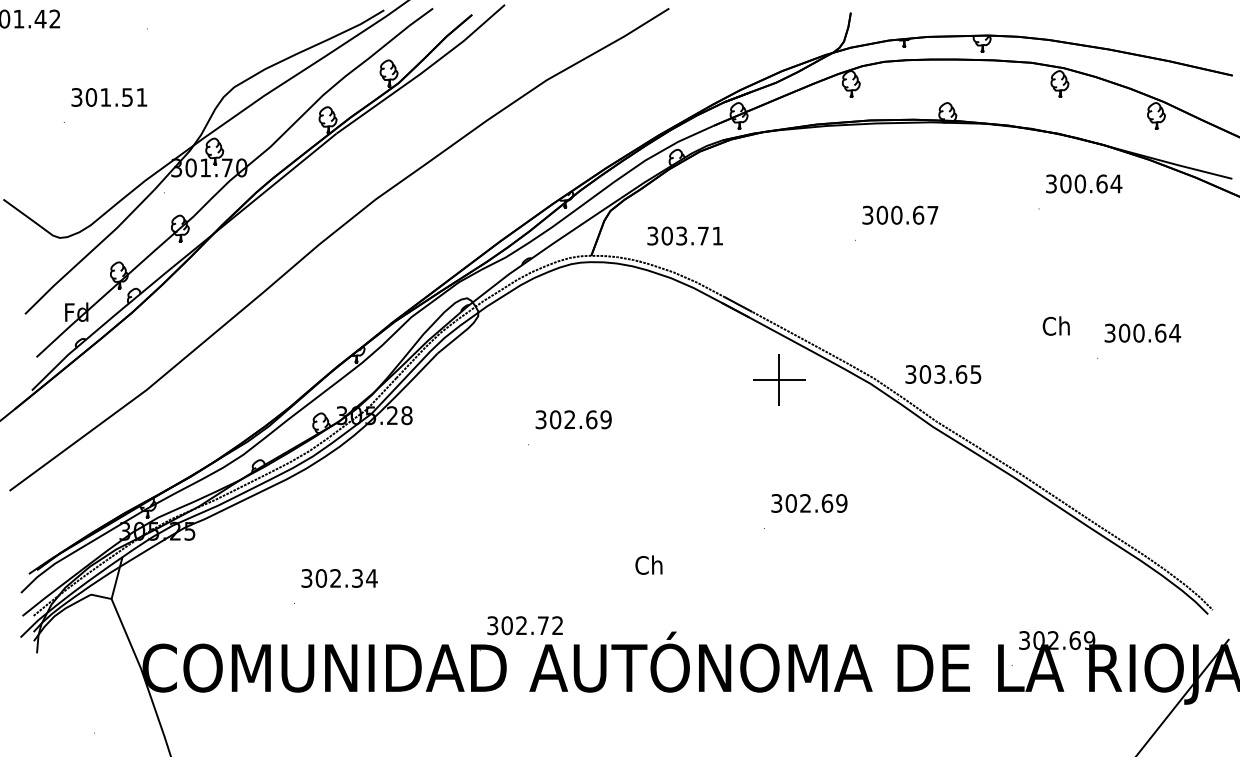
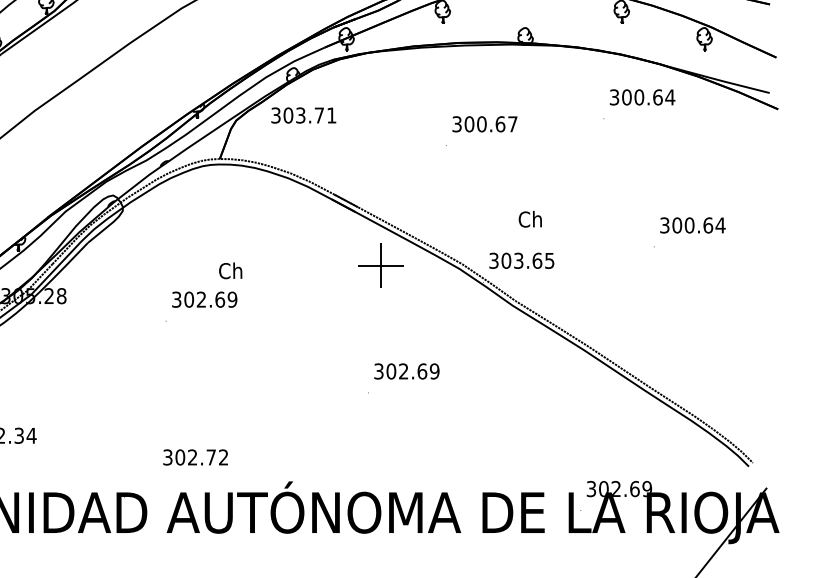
text: (684, 235) -> (303, 115), moved
text: (1055, 325) -> (529, 218), moved
text: (648, 564) -> (230, 270), moved
text: (524, 625) -> (195, 457), moved

